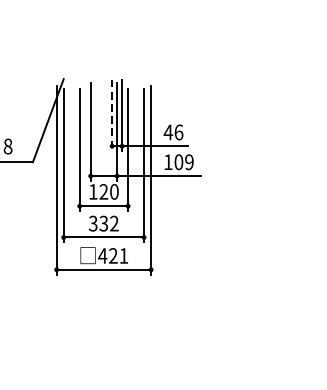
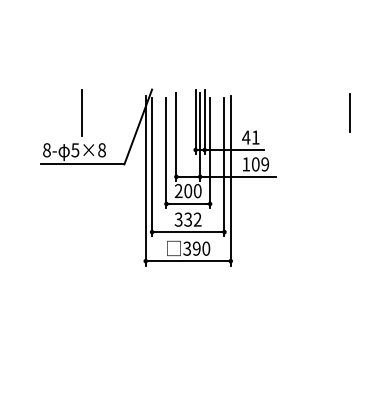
line: (284, 104) -> (350, 112), added
line: (111, 115) -> (195, 122), dashed -> solid
text: (178, 132) -> (255, 137), 46 -> 41
text: (98, 192) -> (183, 191), 120 -> 200
text: (113, 255) -> (196, 248), 421 -> 390

